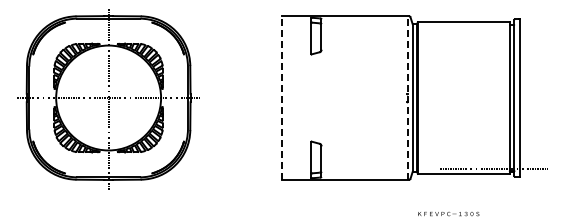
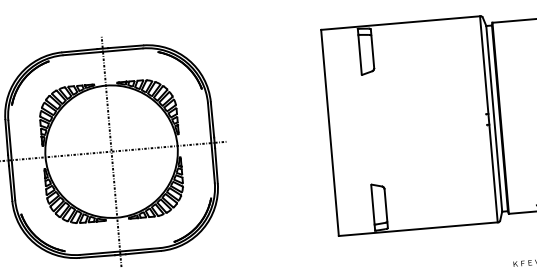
line: (282, 98) -> (330, 133), dashed -> solid
line: (408, 98) -> (489, 119), dashed -> solid

